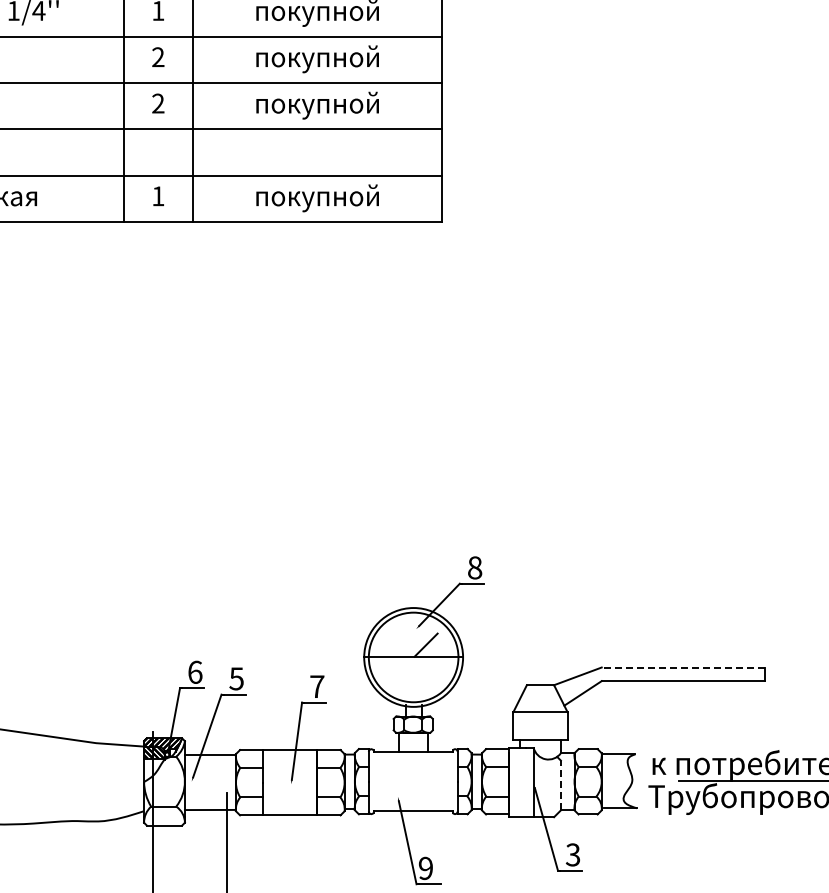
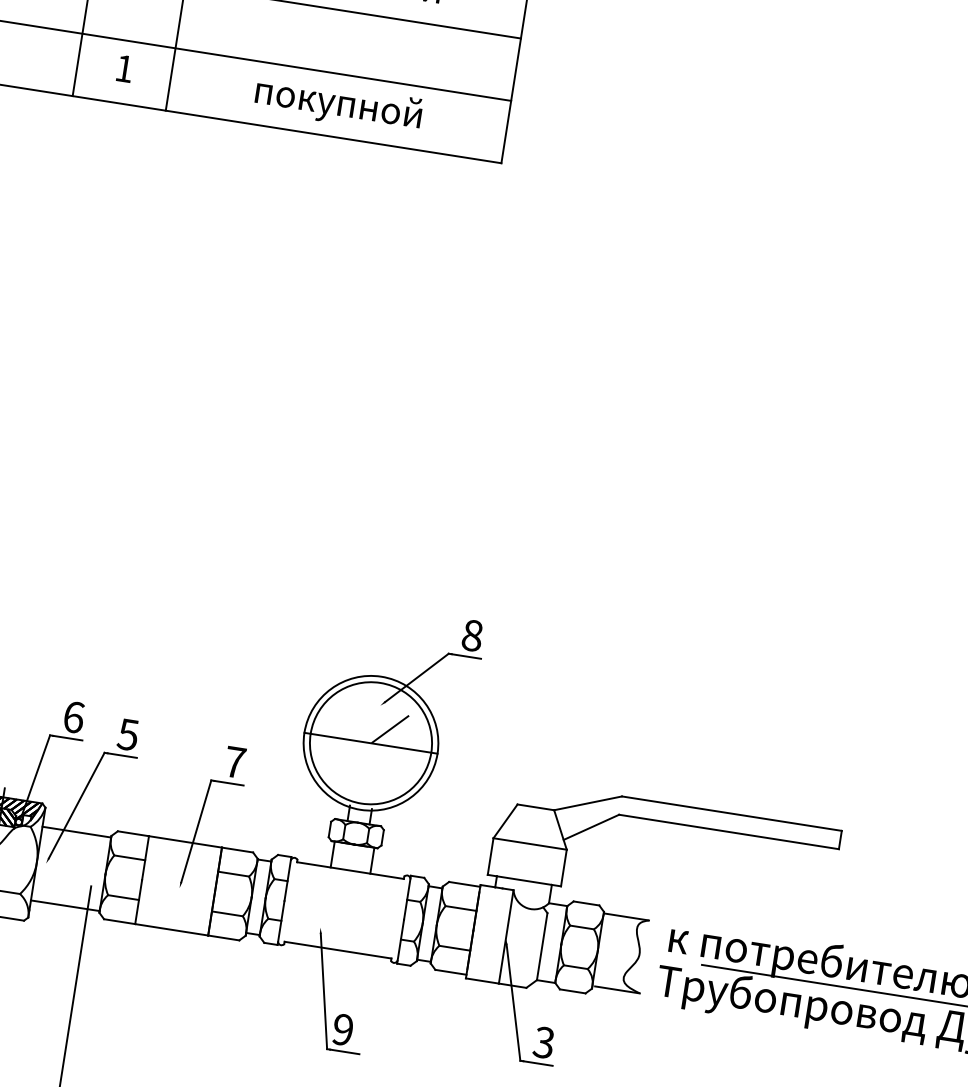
line: (683, 667) -> (732, 813), dashed -> solid
line: (560, 785) -> (541, 946), dashed -> solid

